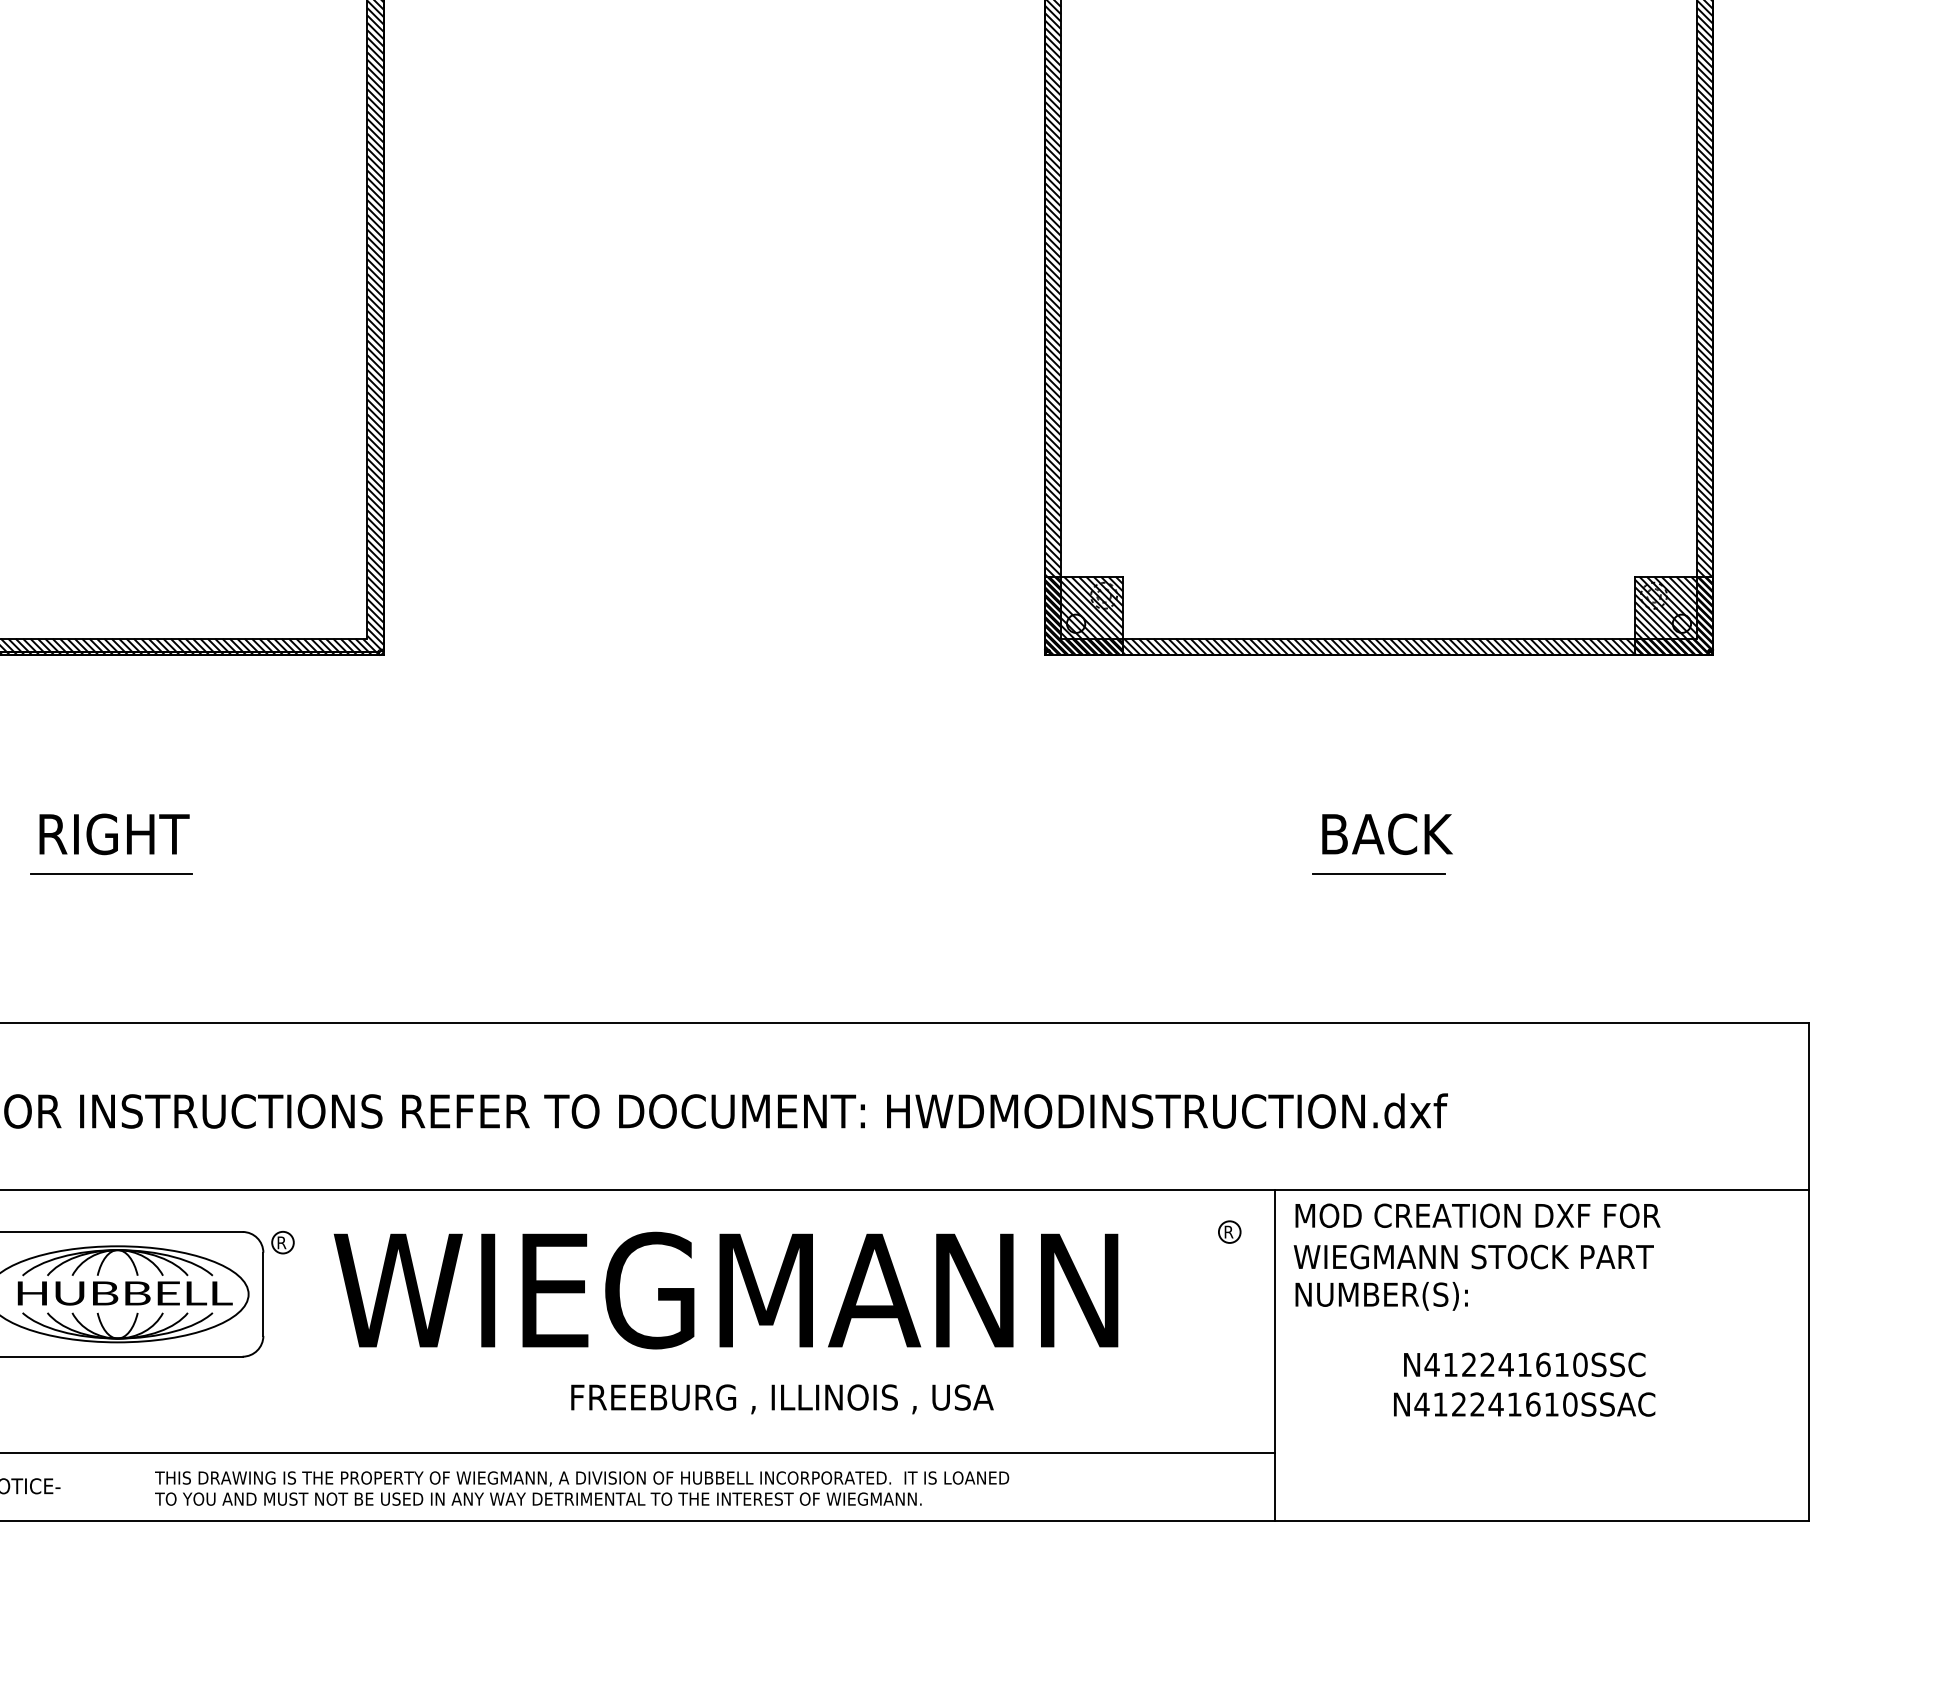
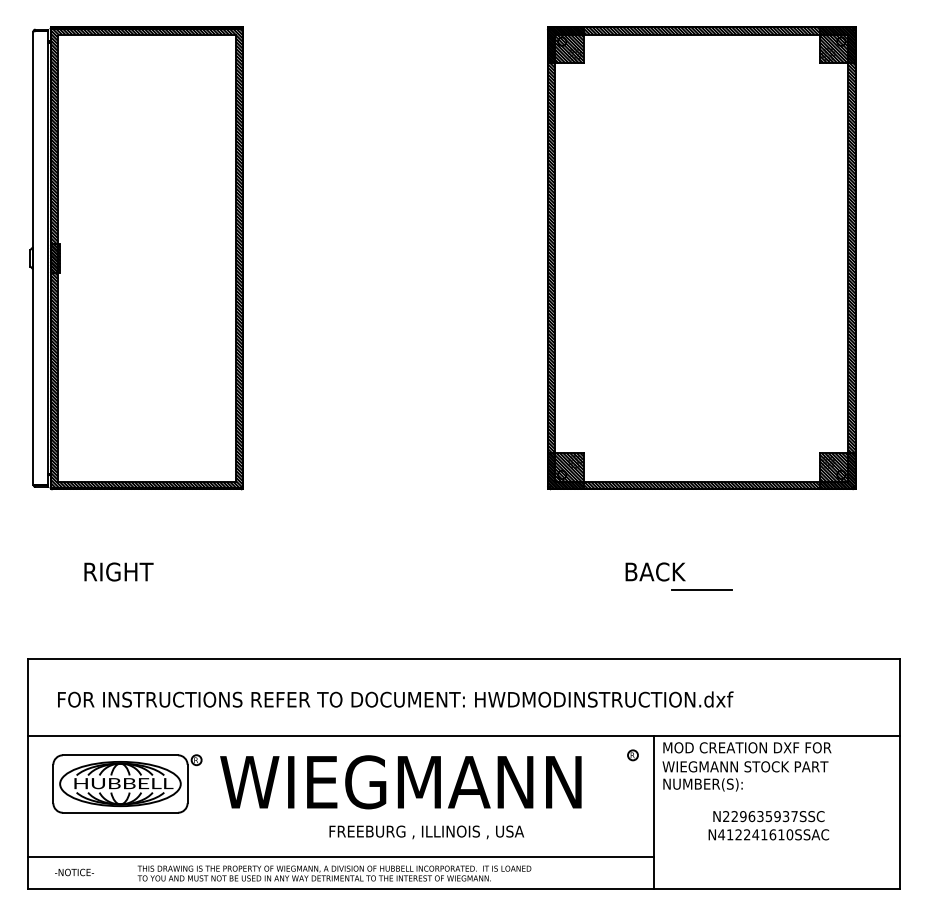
text: (1387, 833) -> (655, 571), moved
line: (111, 874) -> (117, 590), removed
text: (1504, 1364) -> (759, 816), N412241610SSC -> N229635937SSC

